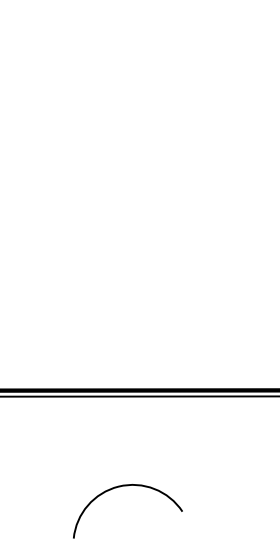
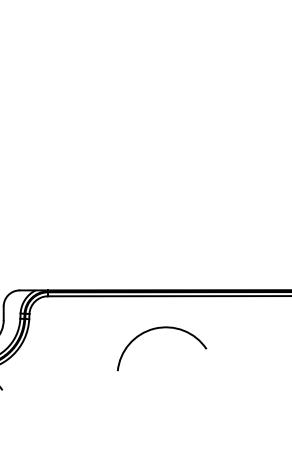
arc: (121, 487) -> (156, 329), moved

